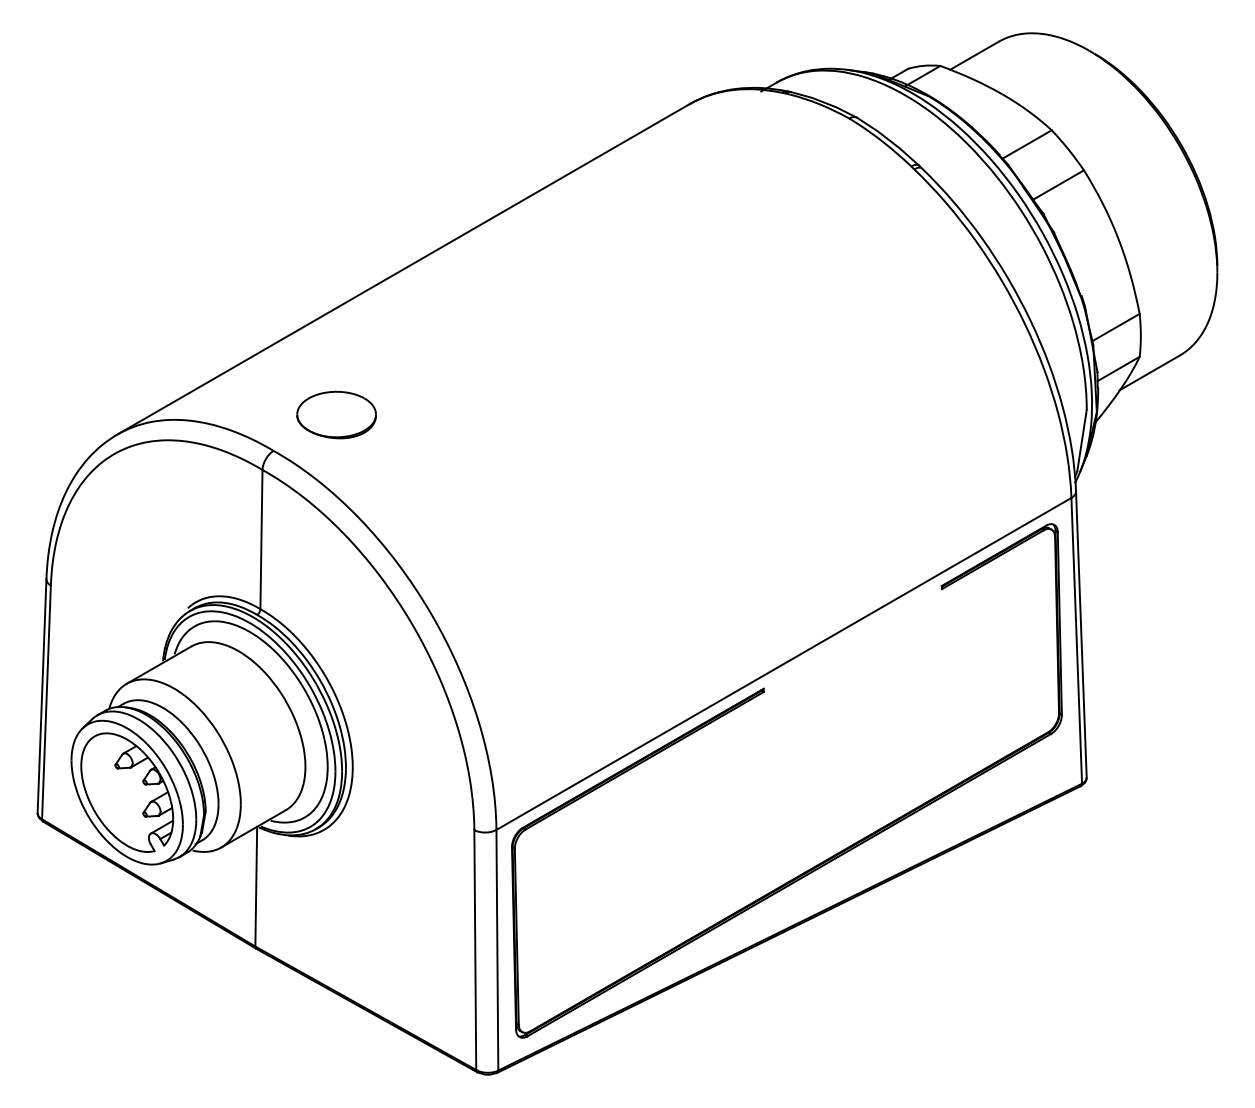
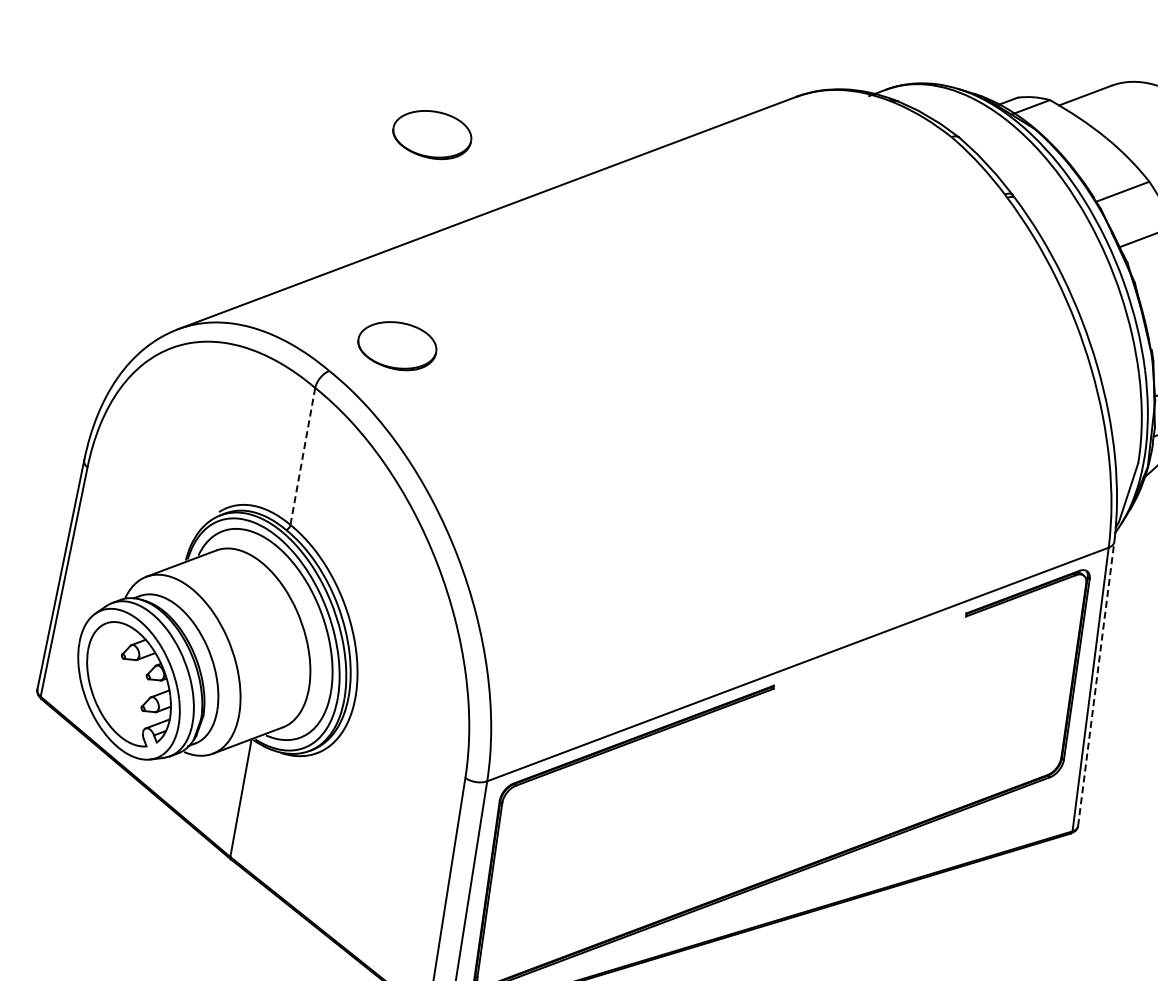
part: (336, 200) -> (432, 134), added
line: (261, 539) -> (302, 456), solid -> dashed
line: (1081, 633) -> (1096, 683), solid -> dashed

